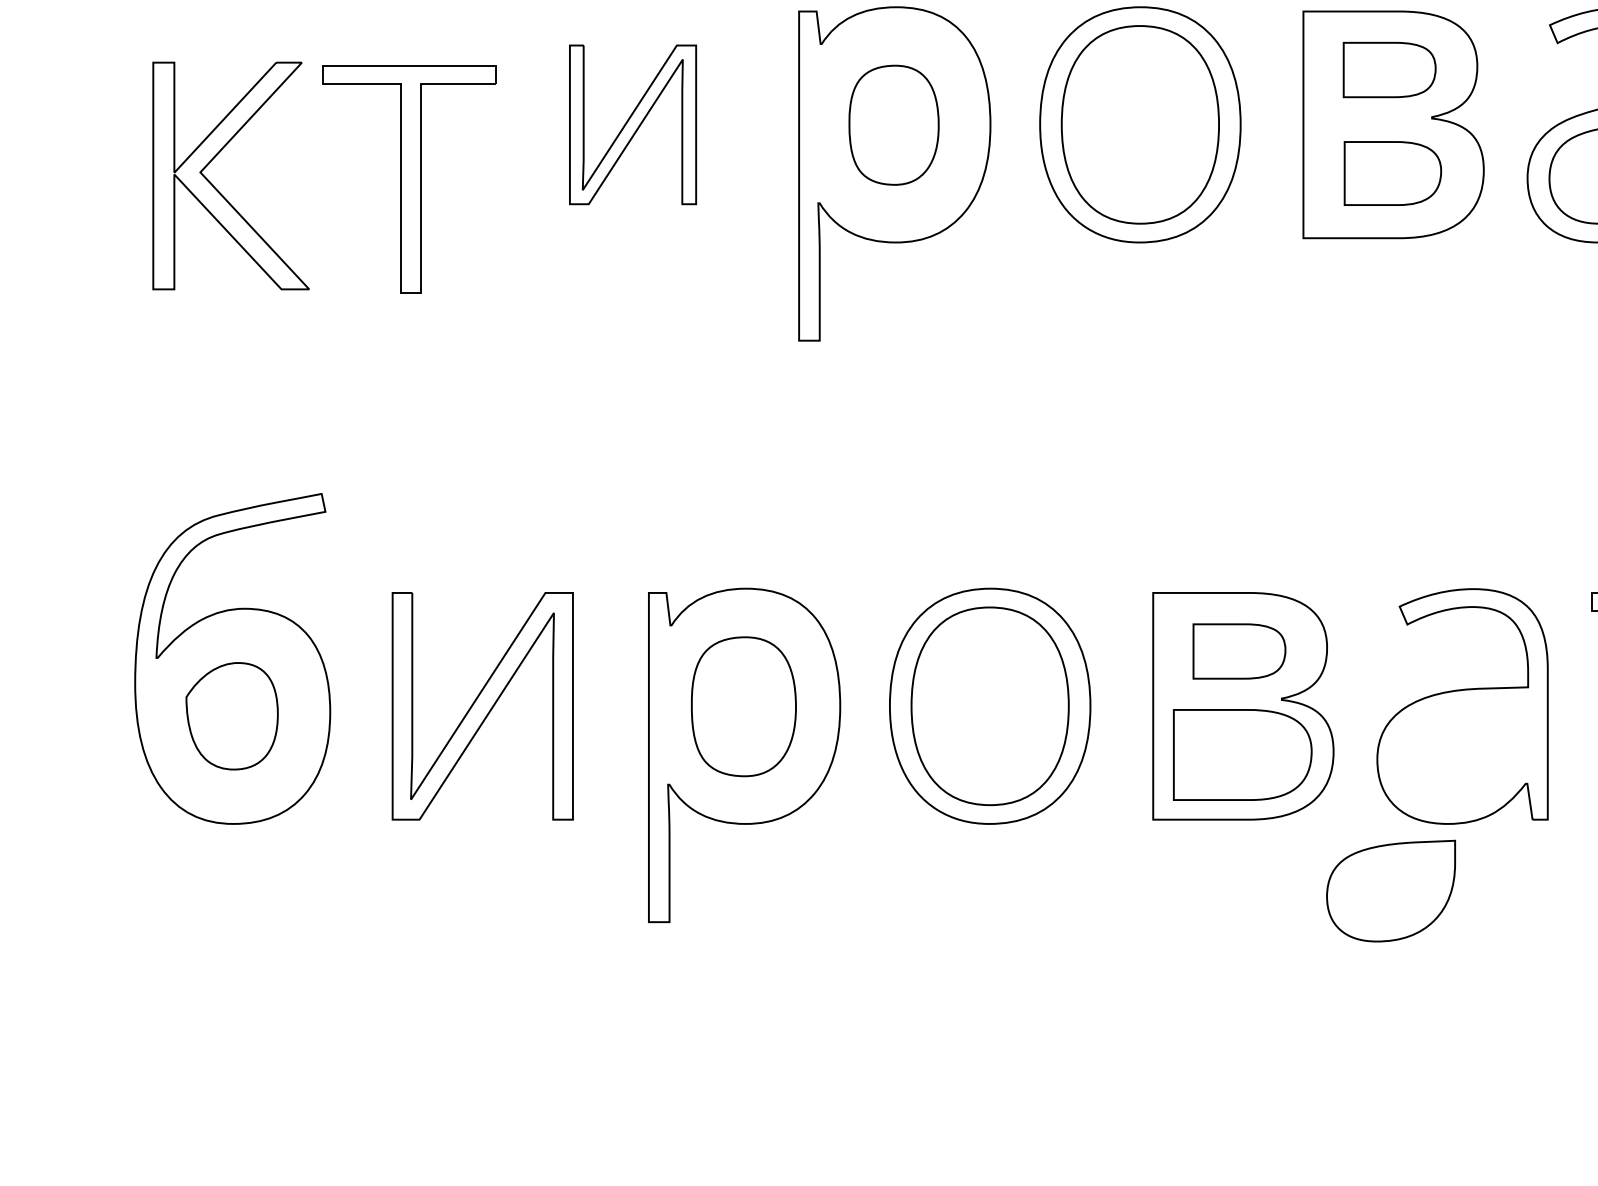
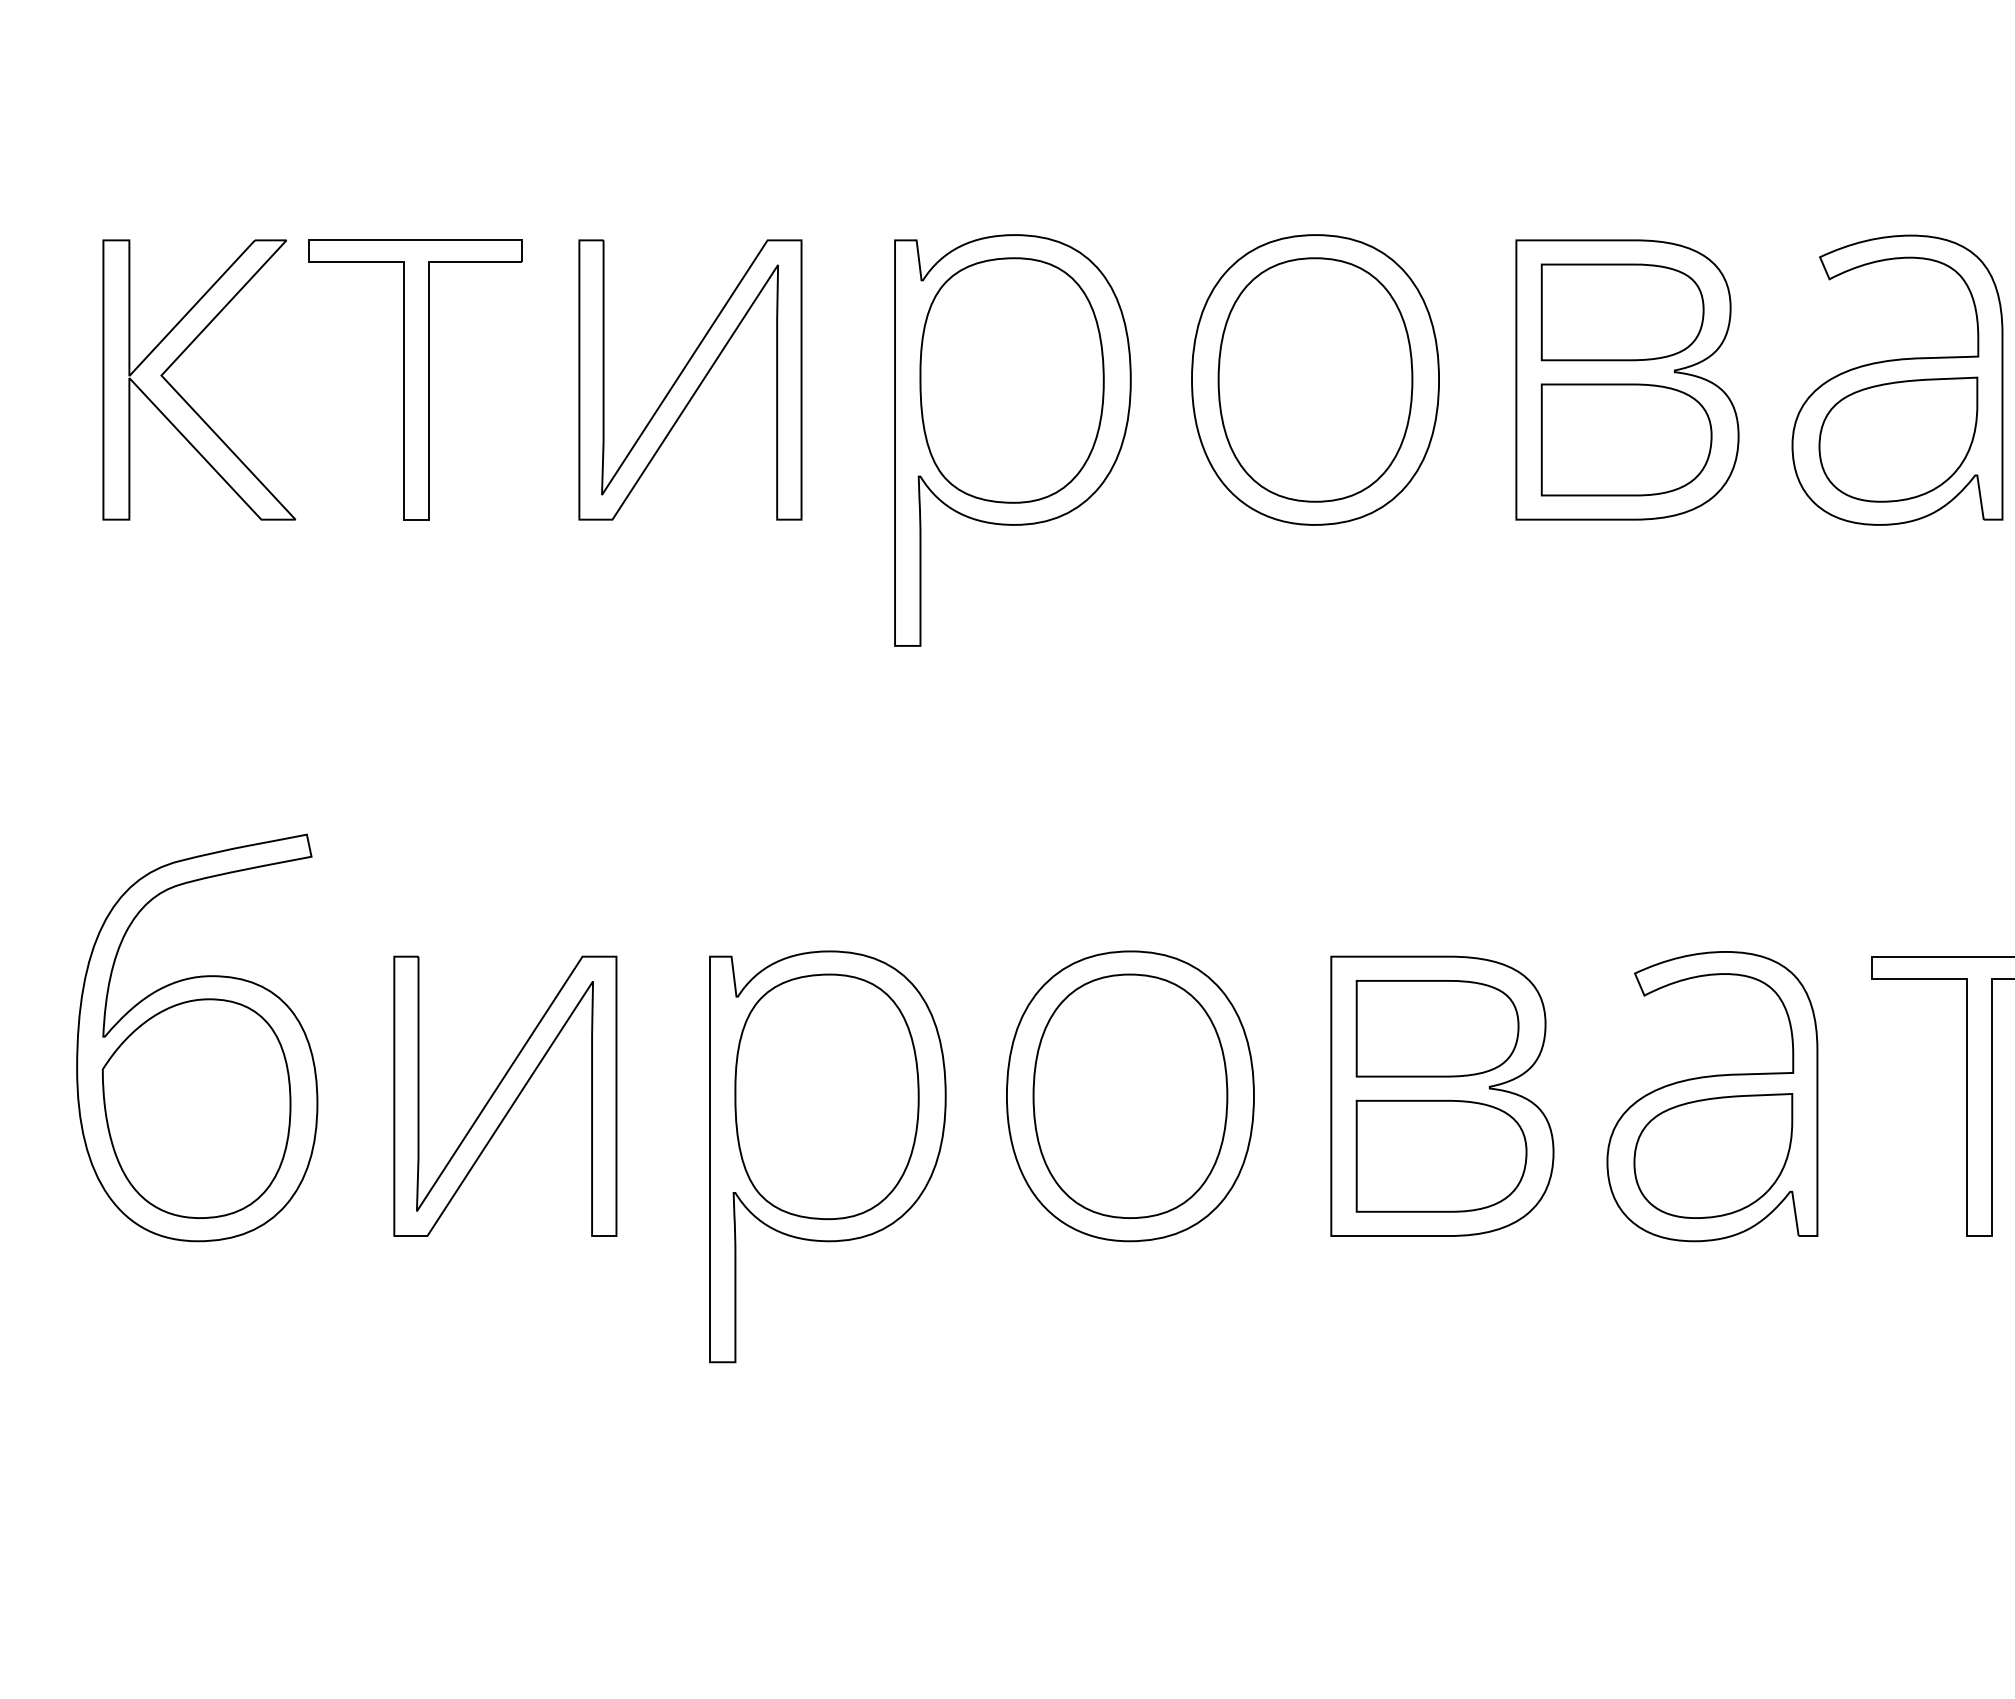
part: (1389, 70) -> (1622, 312), size x1.43
part: (633, 124) -> (690, 379), size x1.43
part: (893, 125) -> (1011, 380), size x1.67
part: (1392, 173) -> (1626, 439), size x1.43
part: (409, 178) -> (415, 379), moved
part: (216, 188) -> (181, 395), moved
part: (1239, 651) -> (1437, 1028), size x1.43
part: (743, 706) -> (826, 1096), size x1.43
part: (232, 716) -> (196, 1108), size x1.67
part: (1391, 890) -> (1713, 1155), moved

